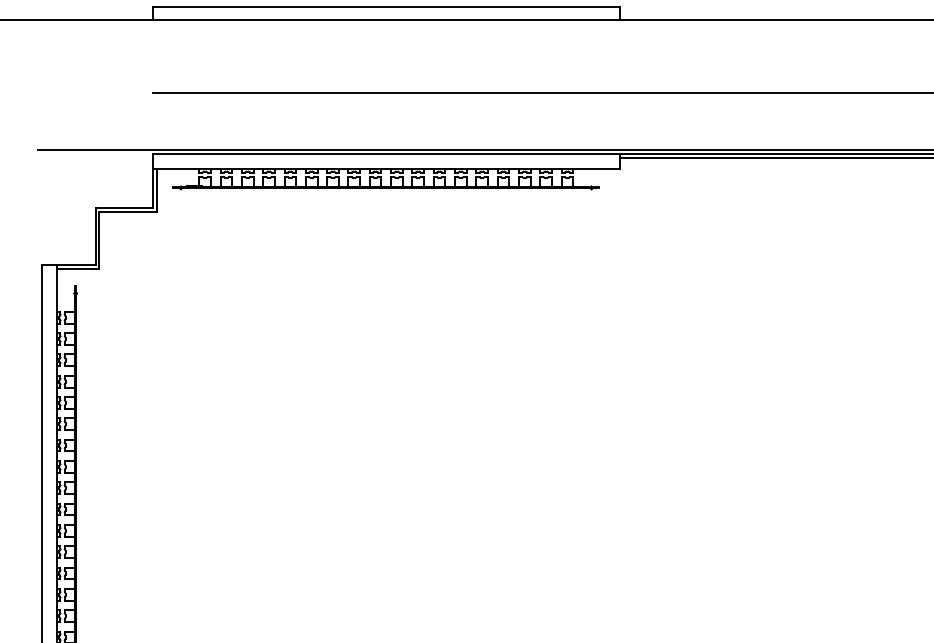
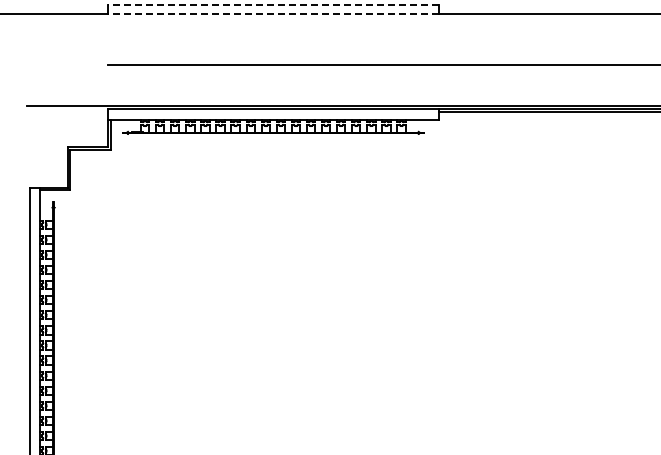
line: (386, 6) -> (273, 4), solid -> dashed
line: (386, 20) -> (273, 14), solid -> dashed

